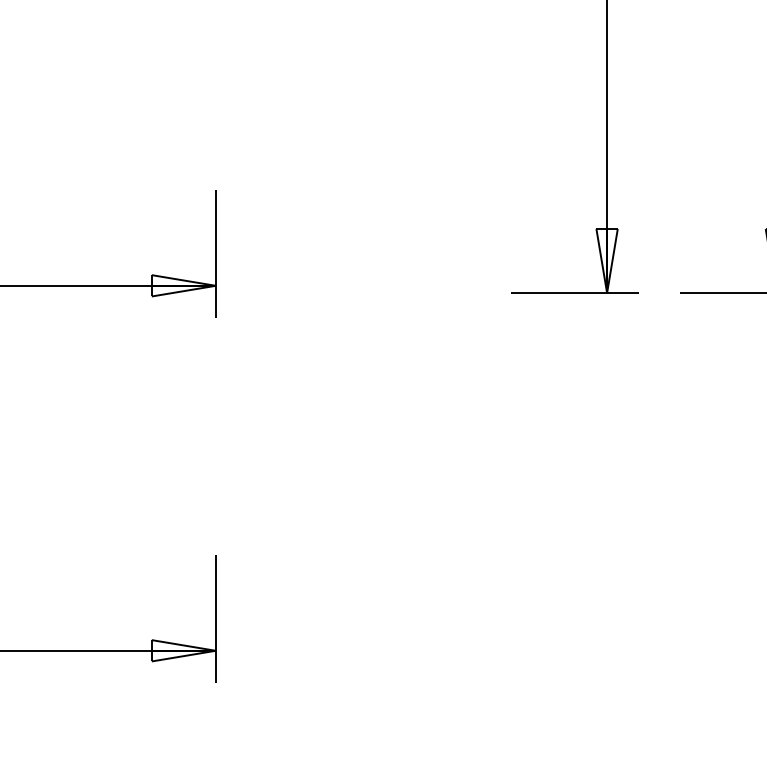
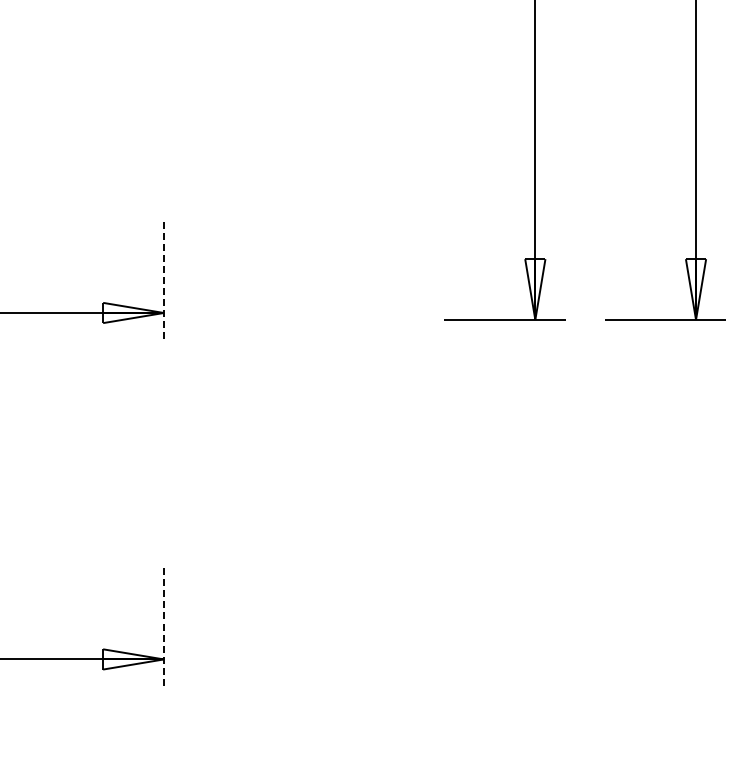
line: (215, 253) -> (163, 282), solid -> dashed
line: (215, 619) -> (163, 629), solid -> dashed

